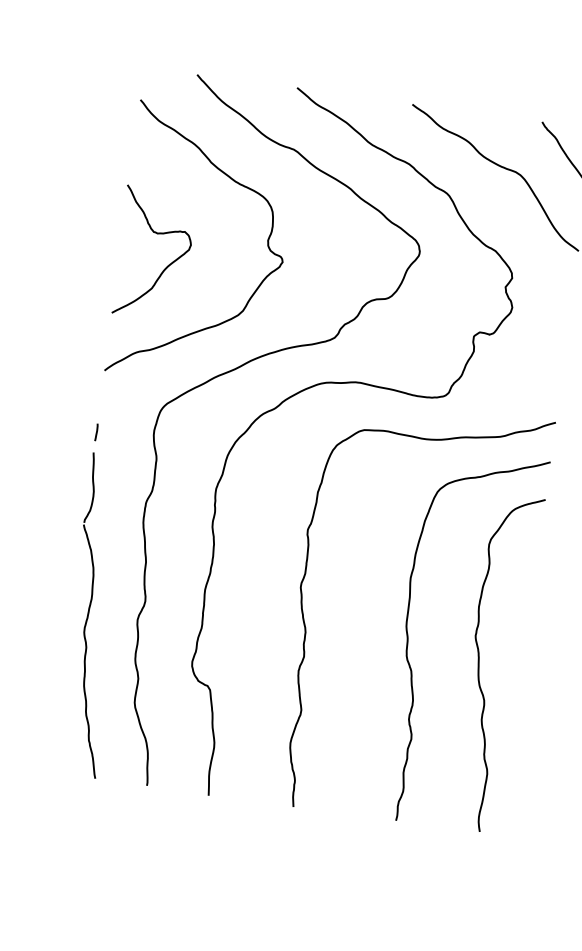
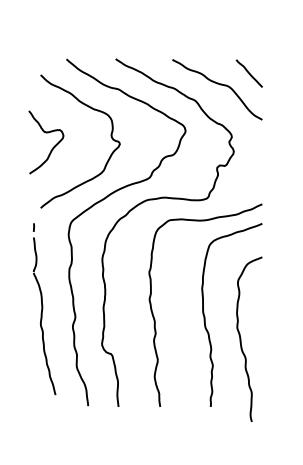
curve: (165, 265) -> (52, 147), moved
part: (95, 601) -> (44, 309), moved
curve: (480, 661) -> (241, 339), moved

